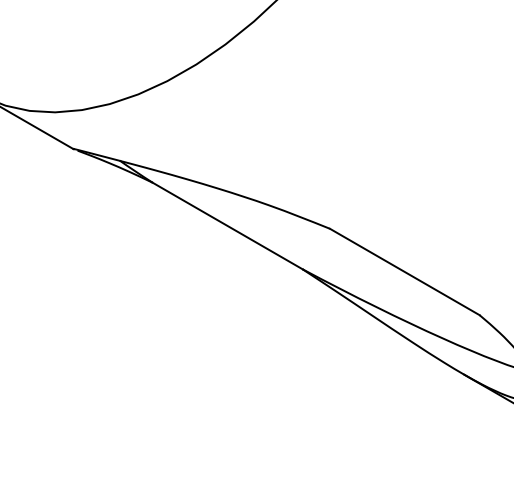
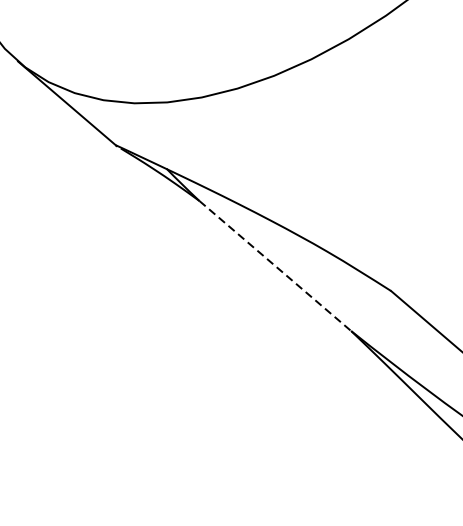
line: (228, 226) -> (276, 266), solid -> dashed

